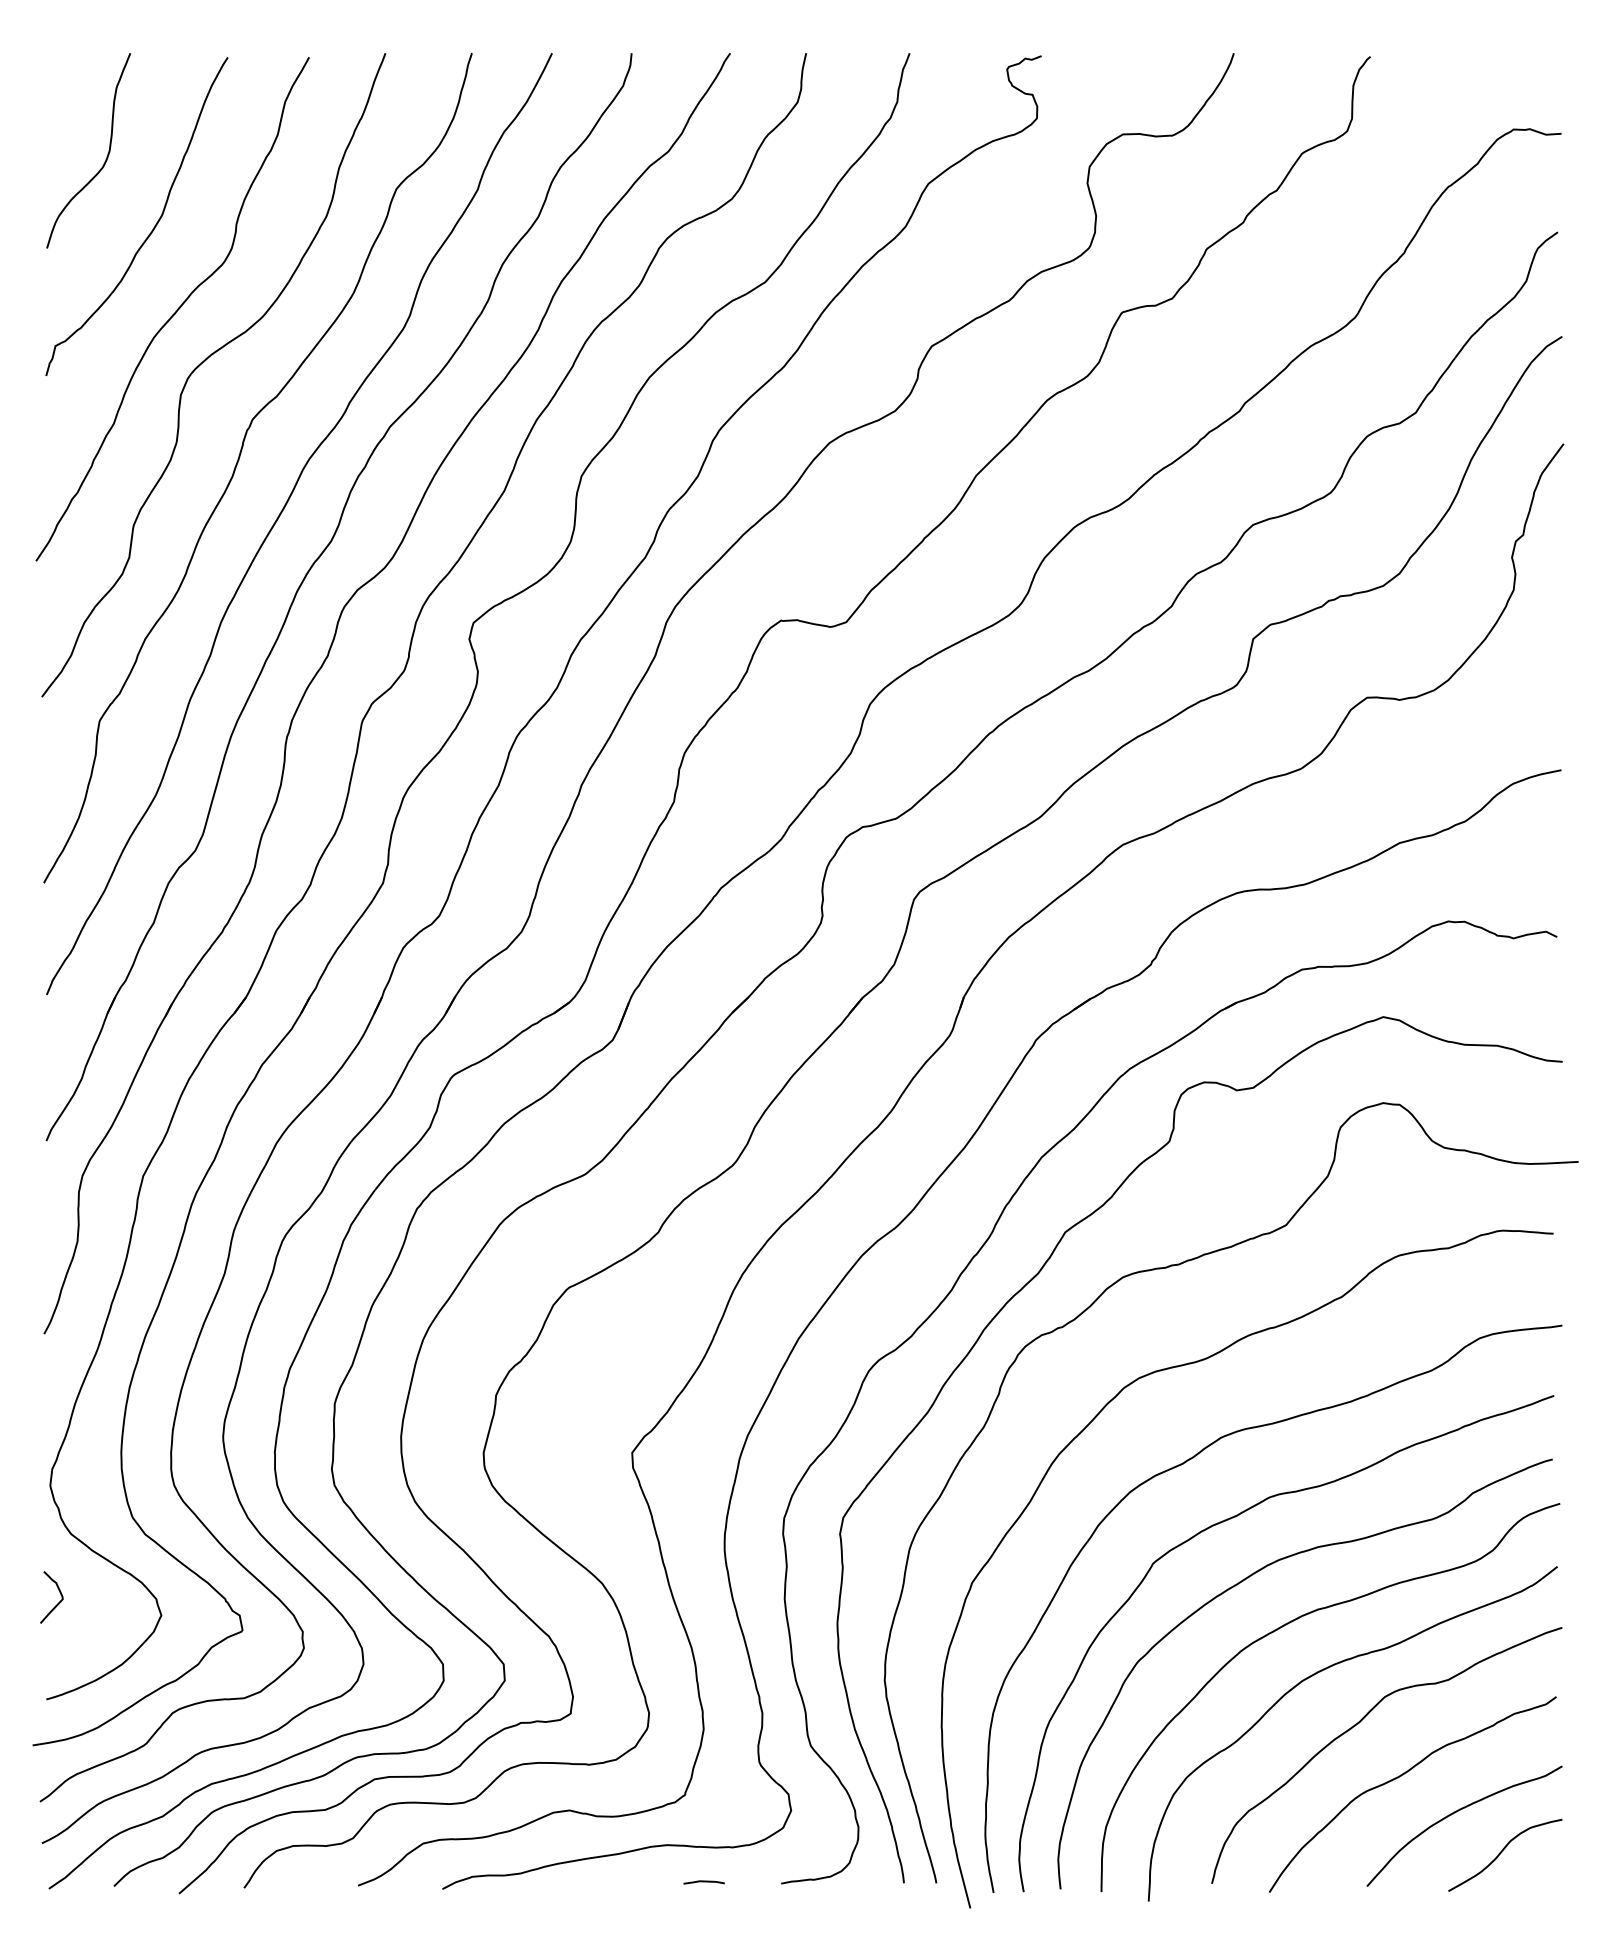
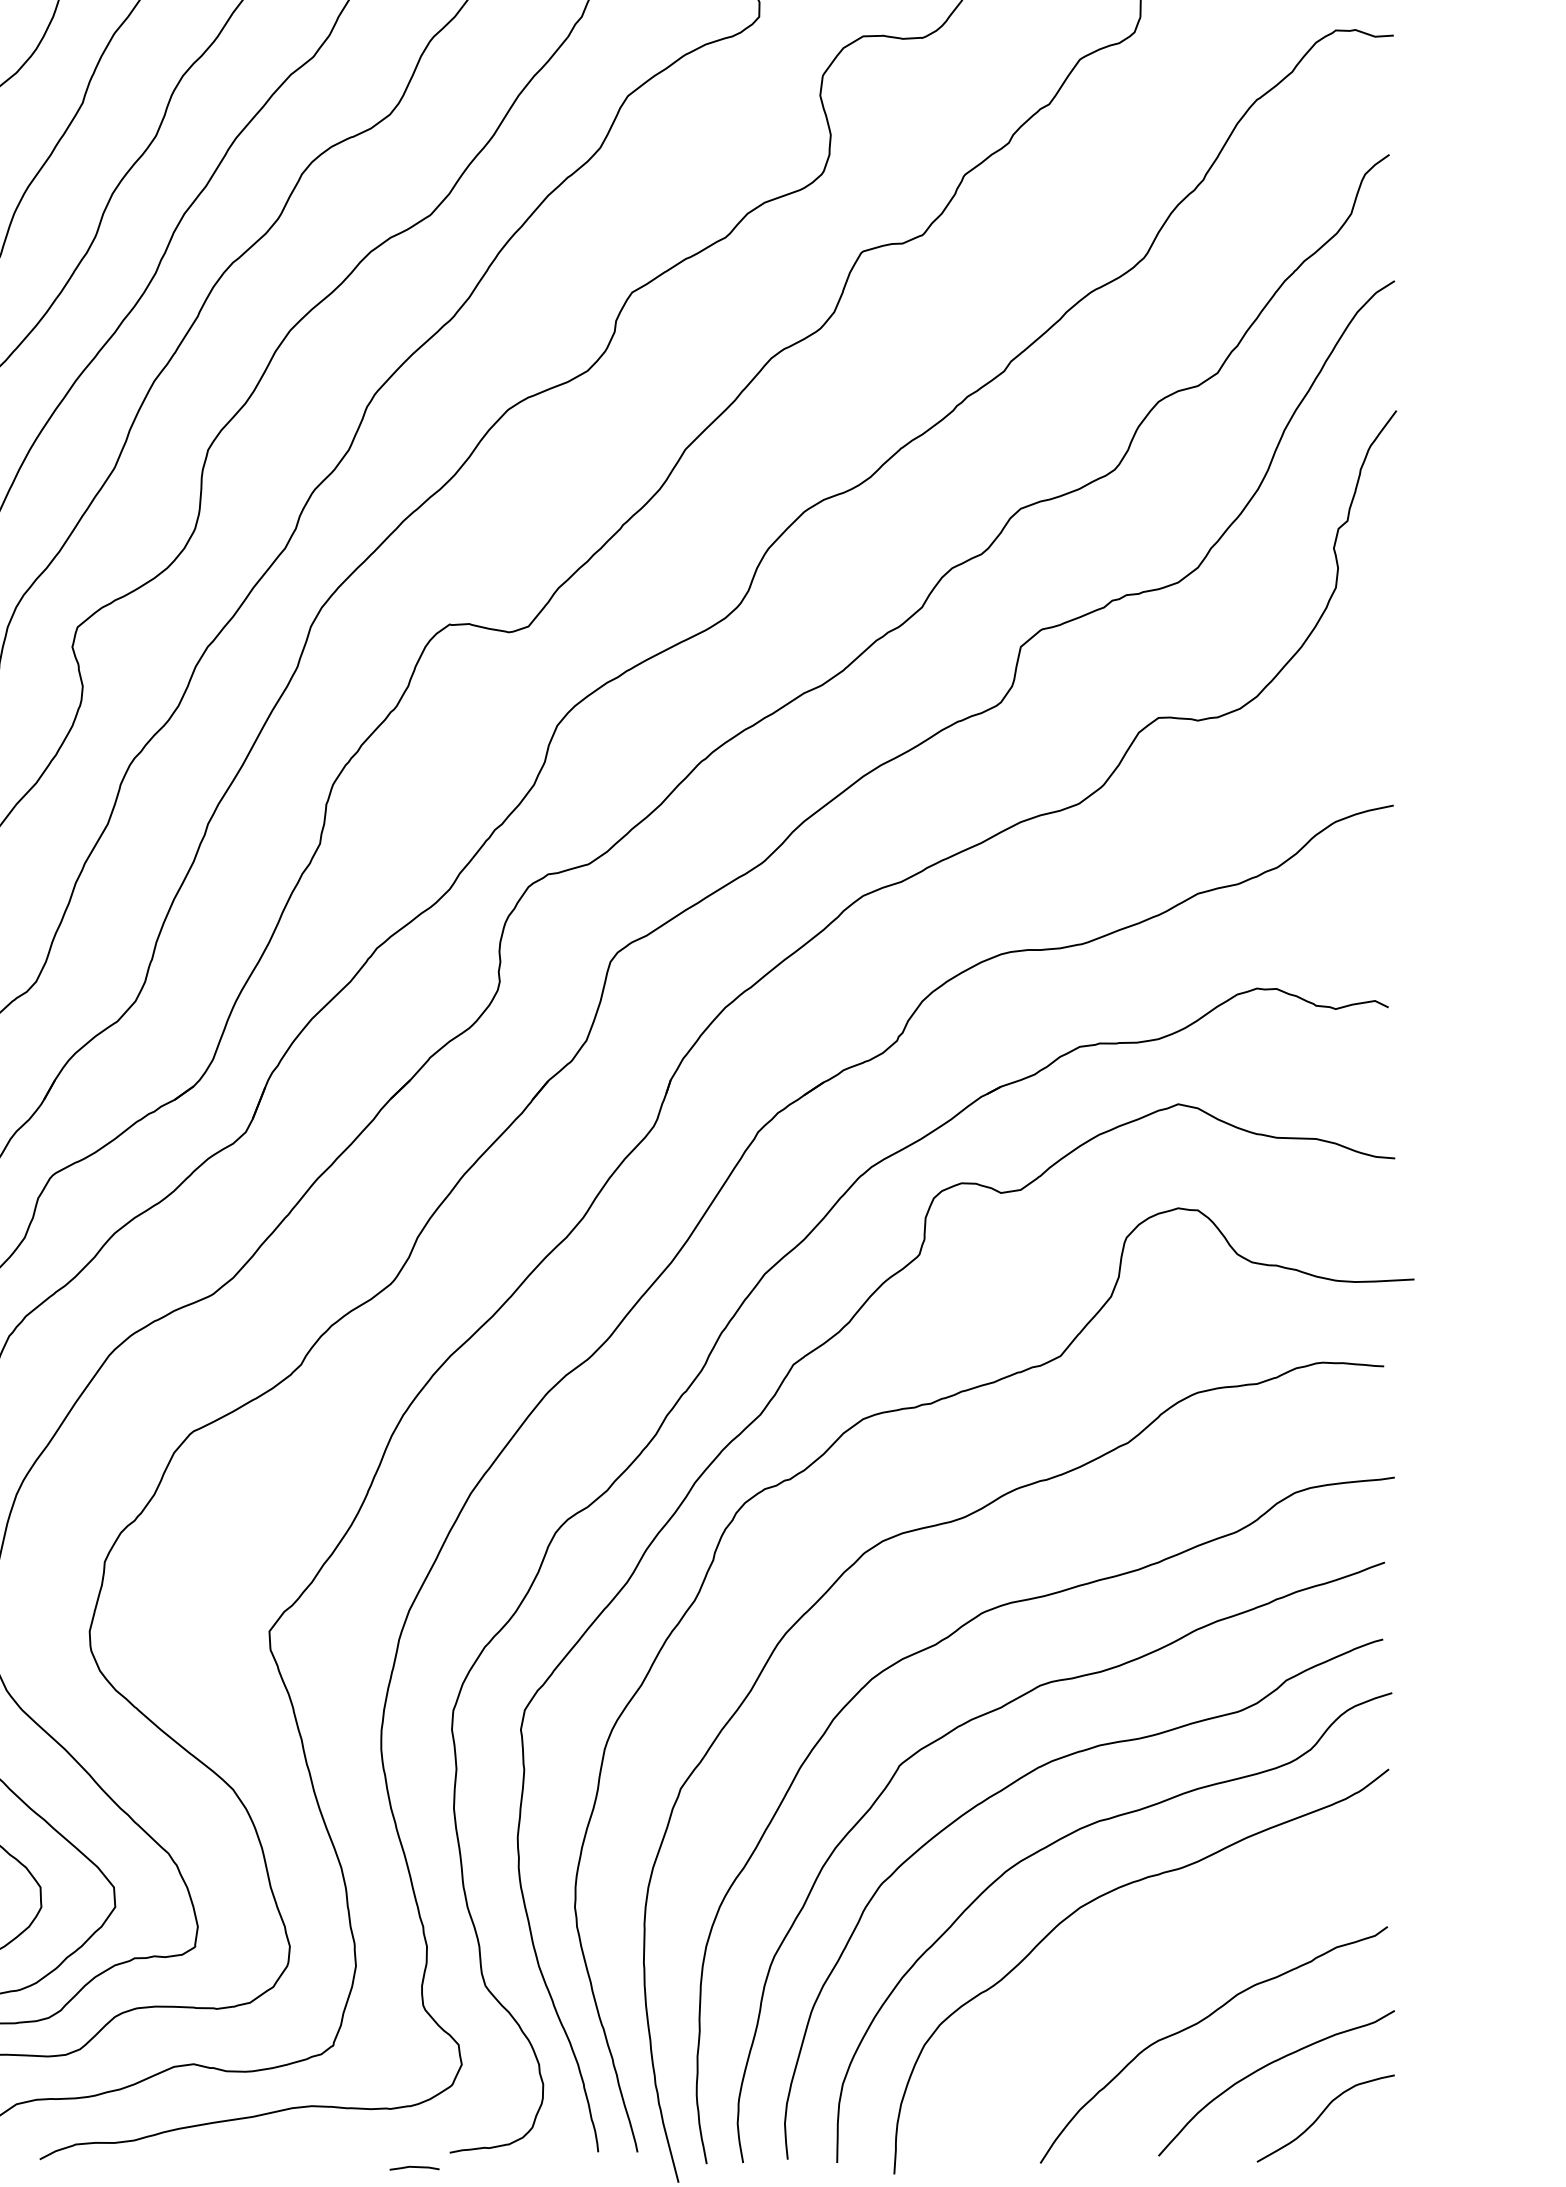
curve: (1358, 1724) -> (1148, 1960), removed
line: (703, 1882) -> (413, 2168), moved

